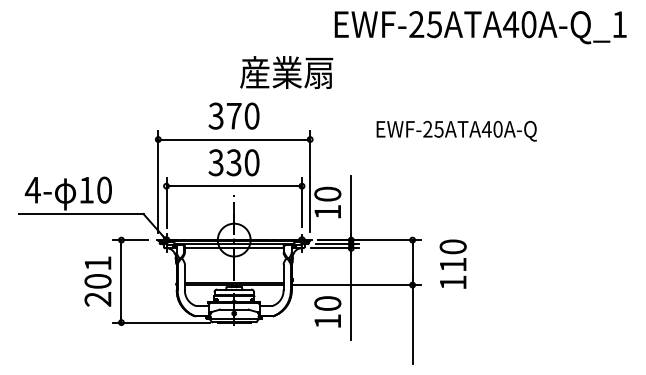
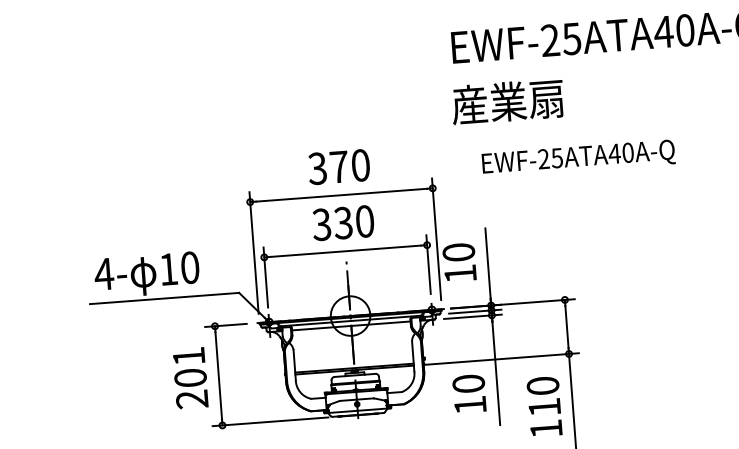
text: (286, 72) -> (507, 101), moved
text: (456, 130) -> (578, 158), moved
text: (452, 263) -> (543, 405), moved

